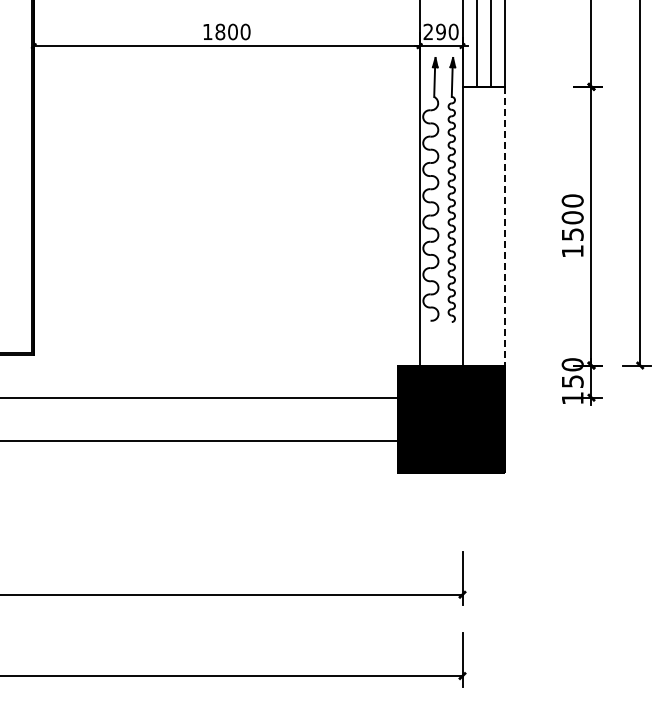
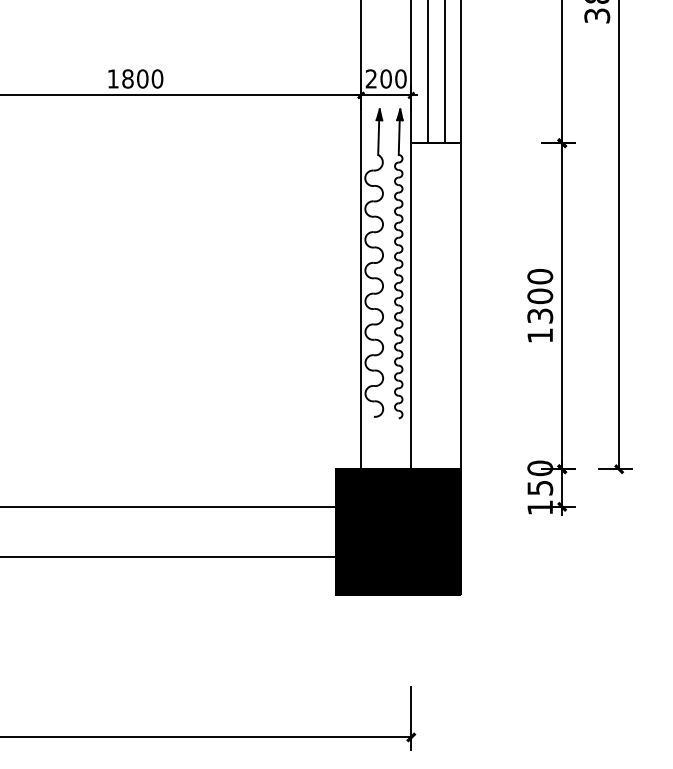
text: (440, 32) -> (385, 79), 290 -> 200
text: (572, 234) -> (539, 315), 1500 -> 1300
line: (505, 247) -> (461, 331), dashed -> solid

